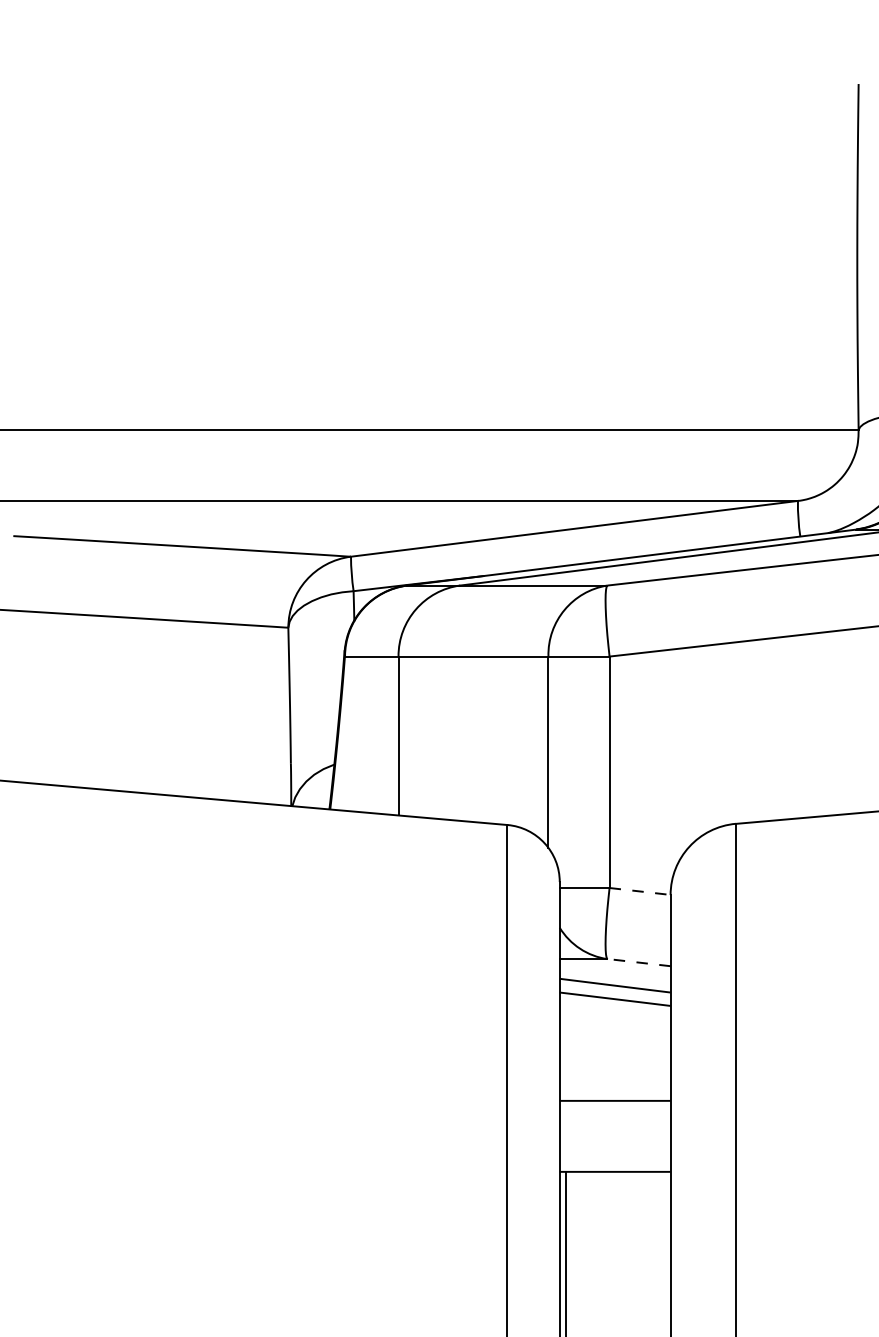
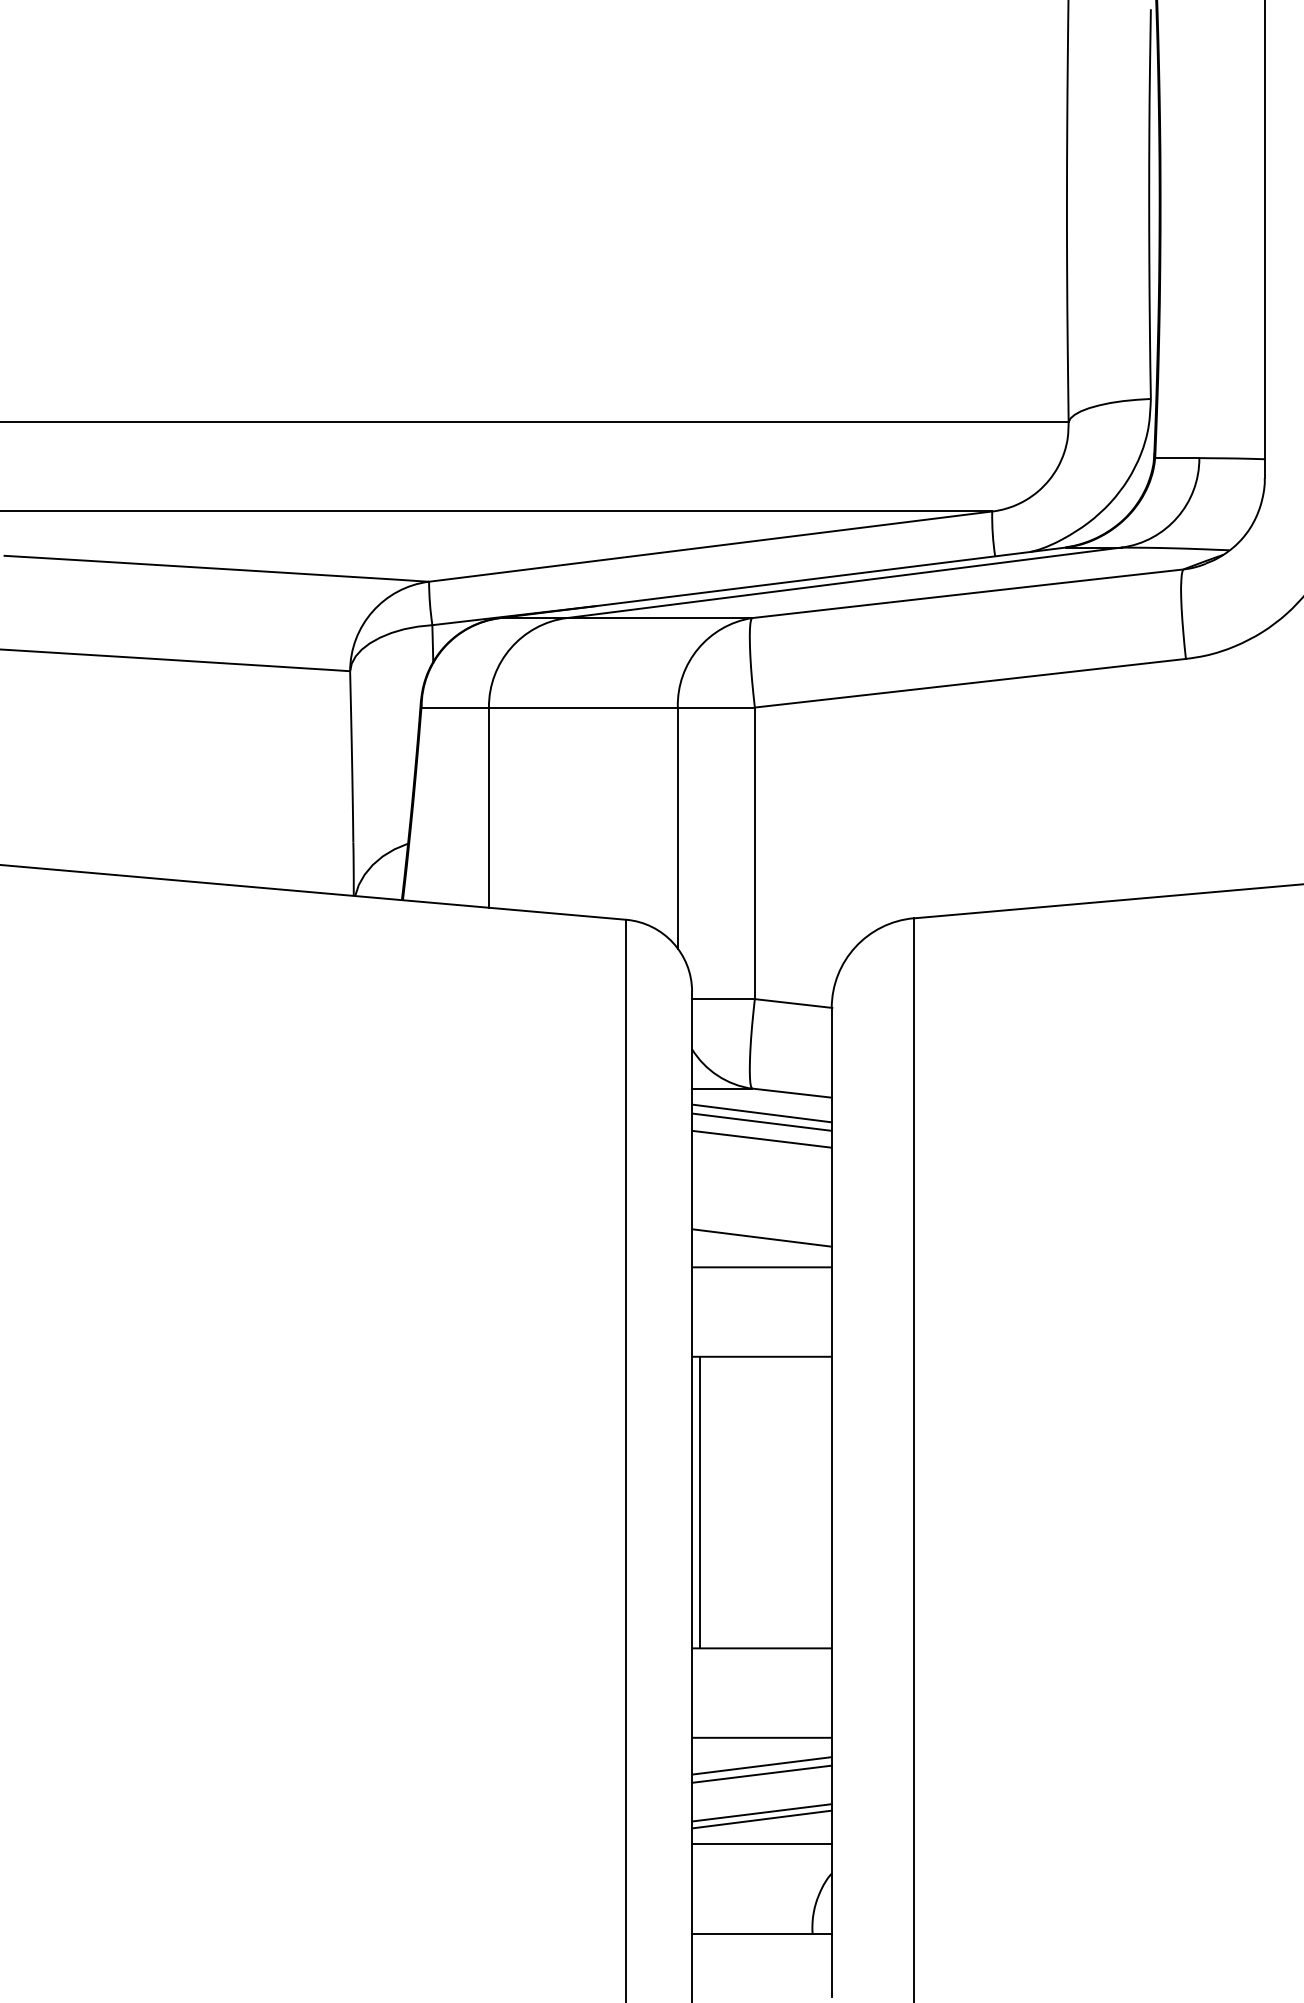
line: (640, 891) -> (793, 1003), dashed -> solid
line: (638, 962) -> (791, 1093), dashed -> solid
line: (614, 978) -> (761, 1113), added
line: (614, 1077) -> (761, 1237), added

